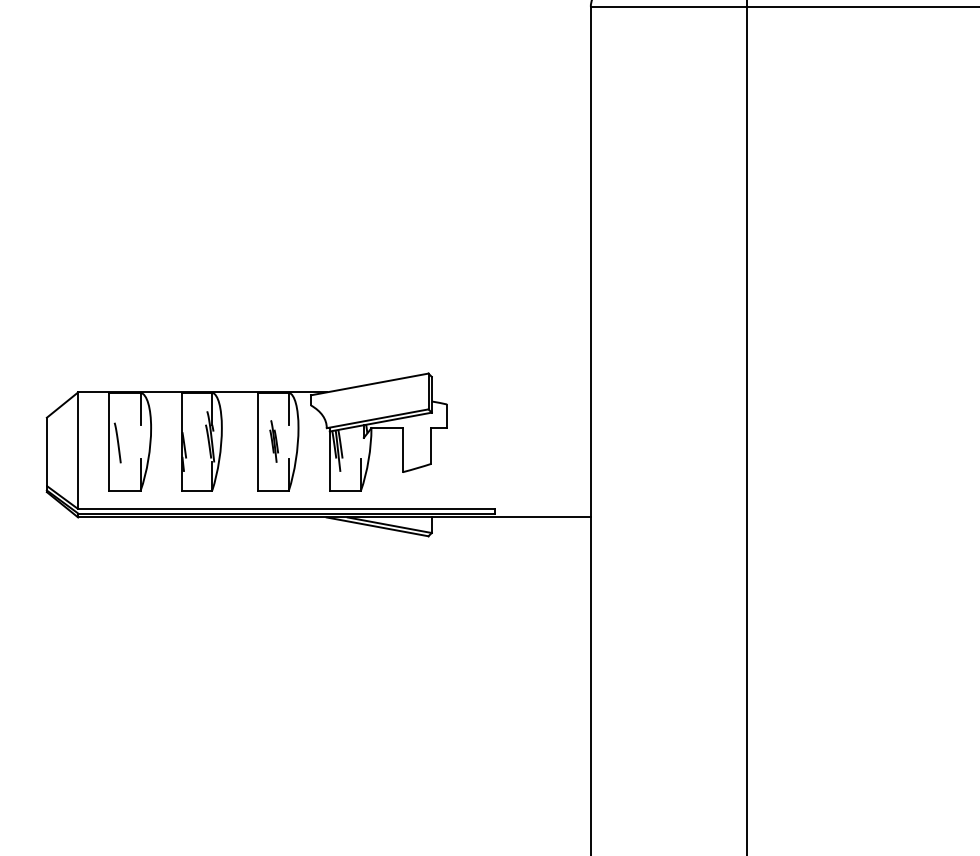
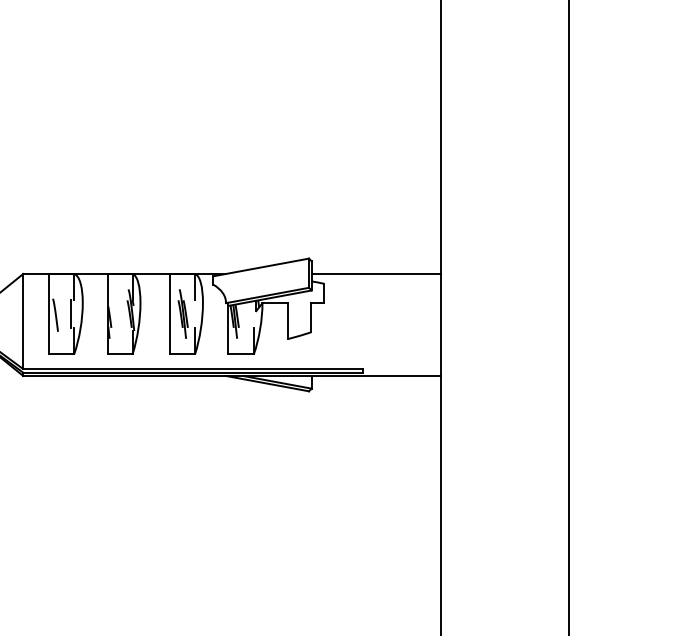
line: (510, 392) -> (375, 274), added
line: (136, 441) -> (70, 314), added
part: (273, 441) -> (182, 314), size x1.43

